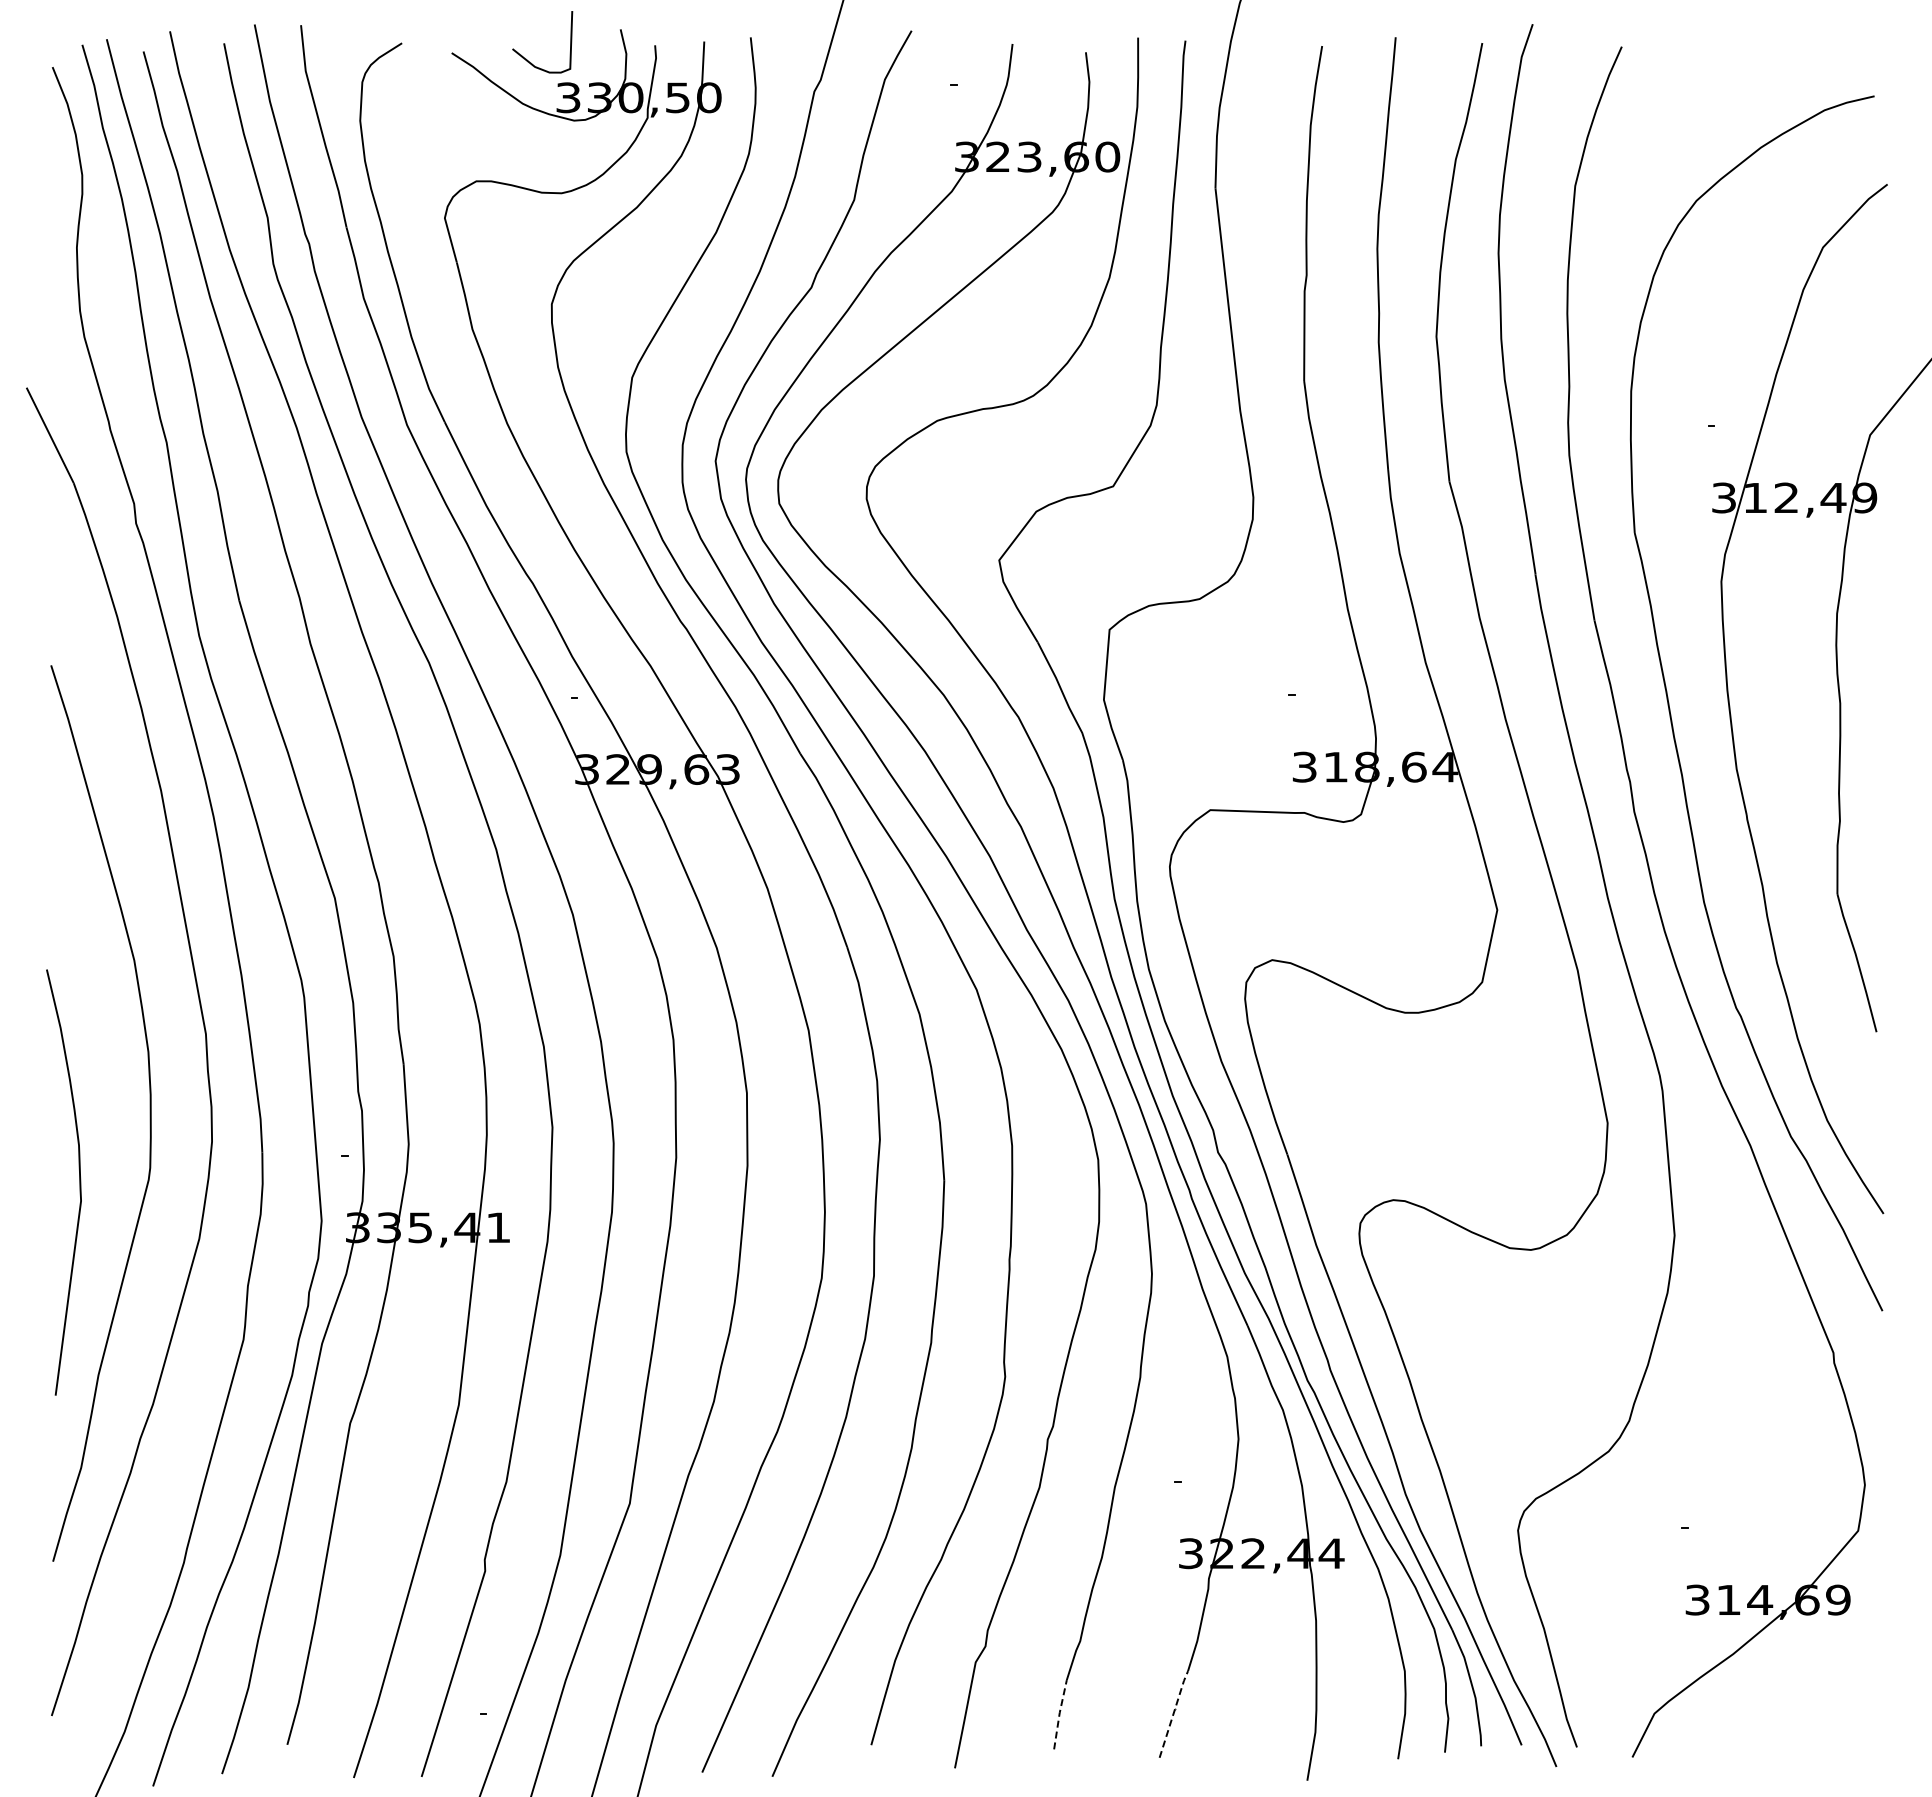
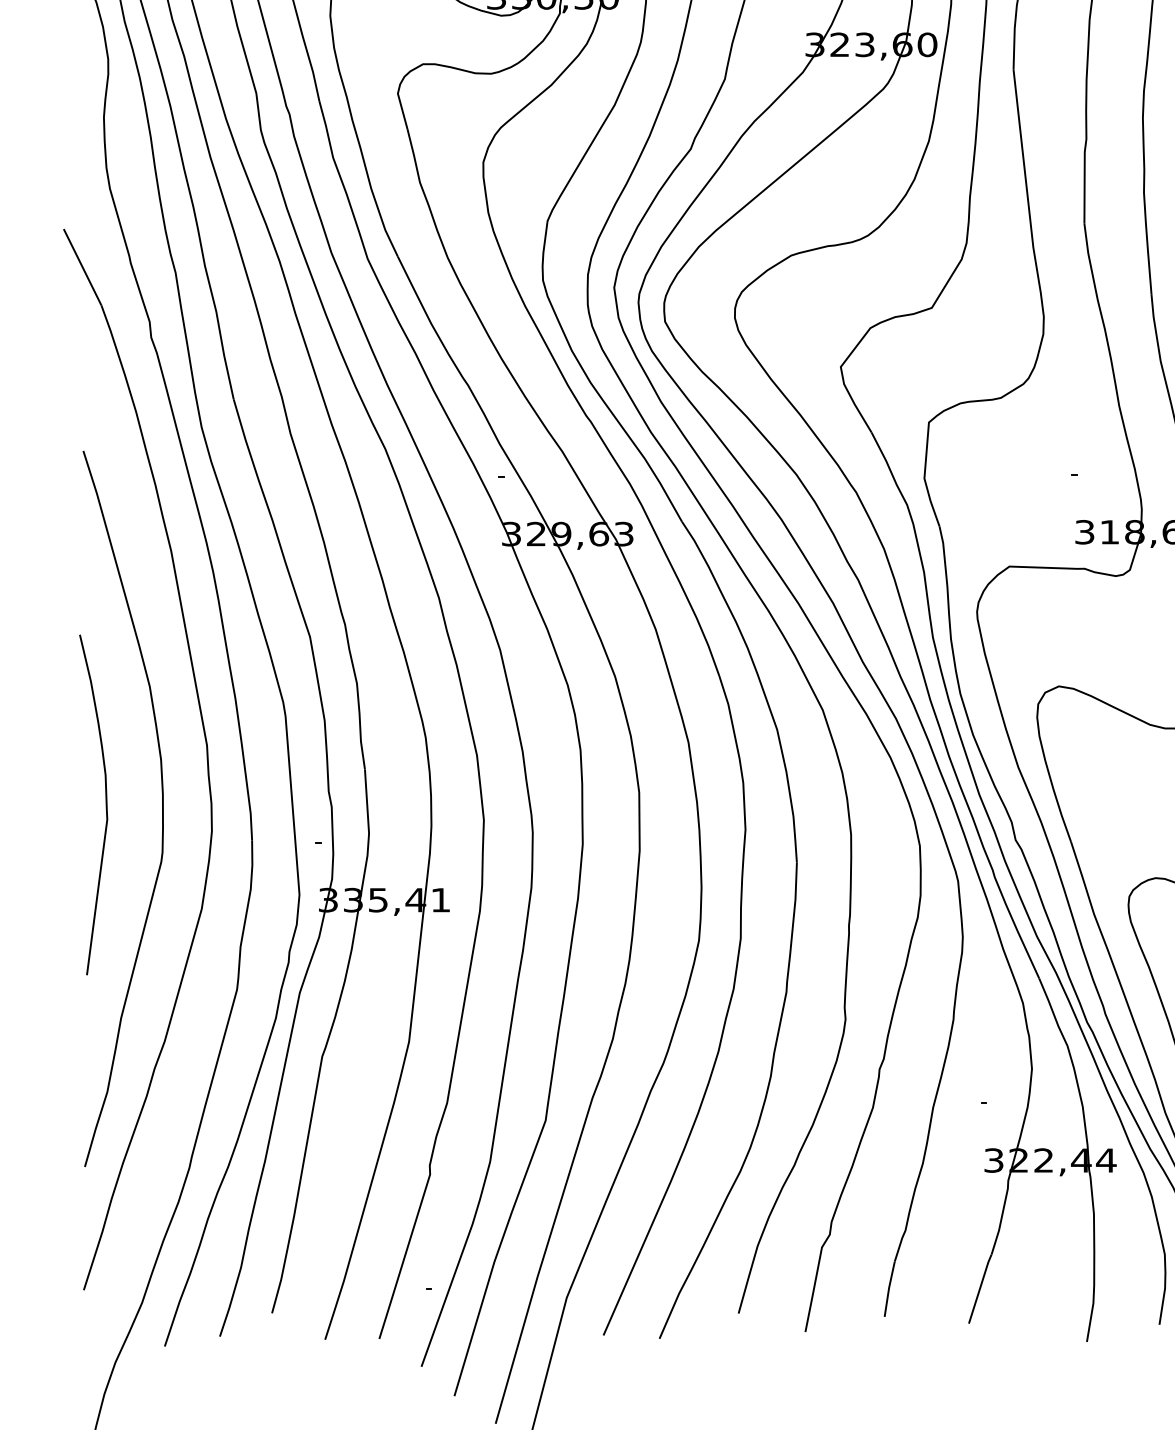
curve: (79, 1182) -> (106, 804), moved
line: (1059, 1713) -> (888, 1288), dashed -> solid
line: (1173, 1713) -> (980, 1288), dashed -> solid

